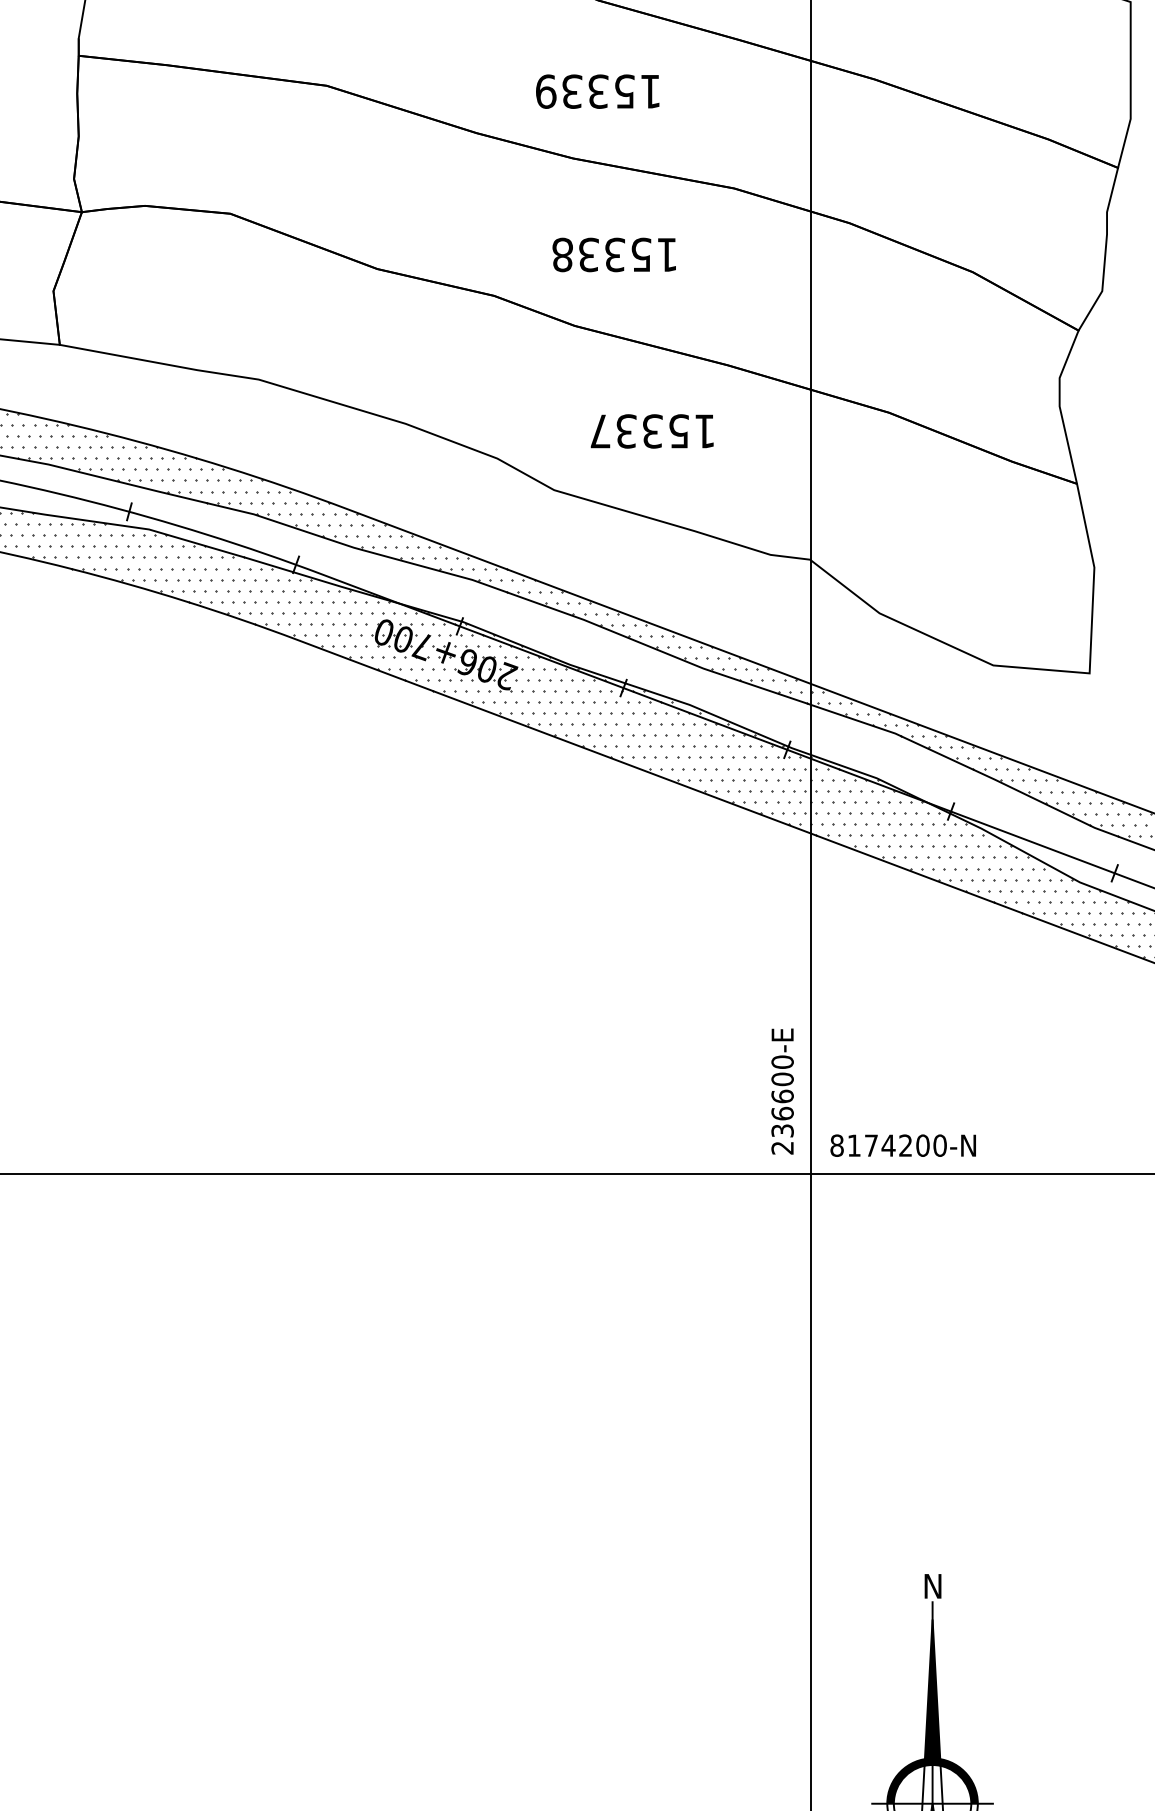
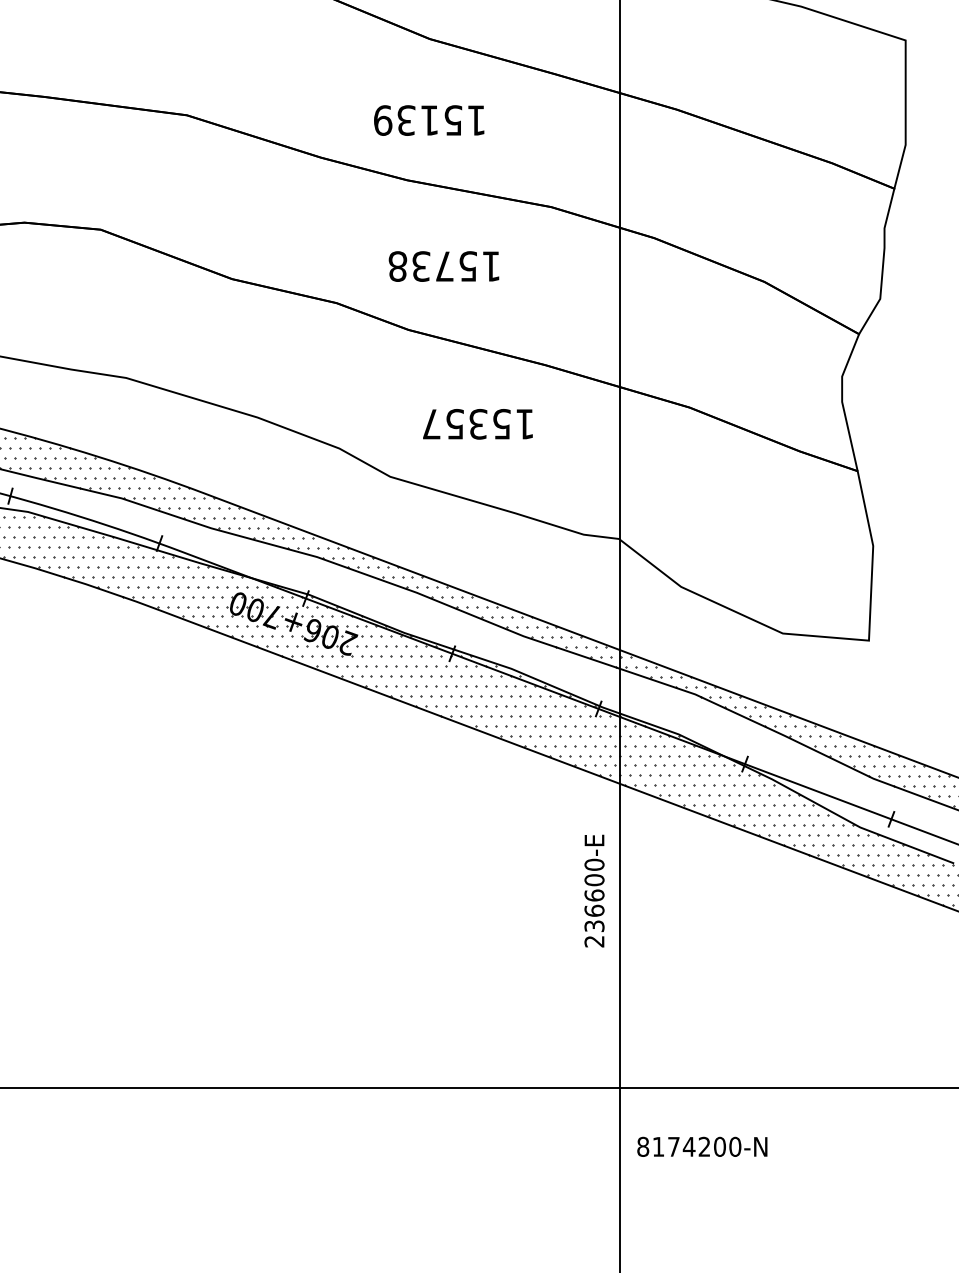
text: (598, 91) -> (429, 120), 15339 -> 15139
text: (614, 254) -> (444, 266), 15338 -> 15738
text: (626, 431) -> (454, 424), 15337 -> 15357
text: (782, 1091) -> (594, 891), moved
text: (902, 1145) -> (701, 1146), moved

